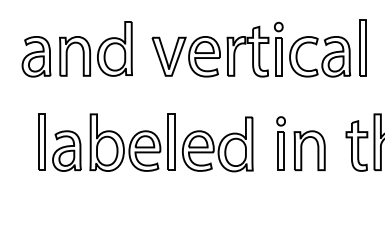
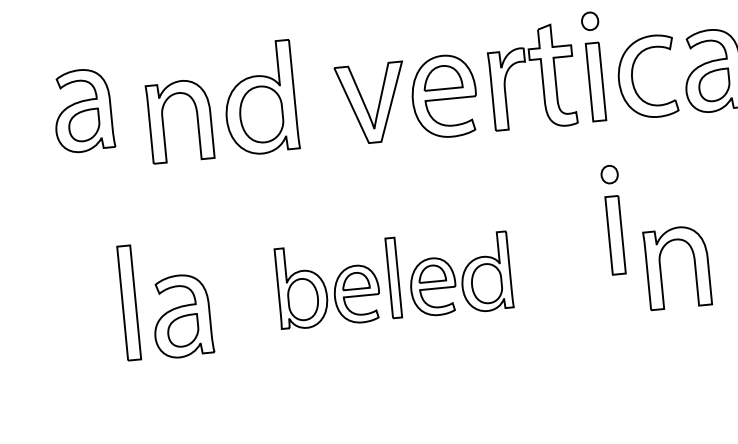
part: (36, 56) -> (83, 110), moved
part: (171, 142) -> (393, 278), size x0.7
part: (280, 143) -> (612, 219), moved

